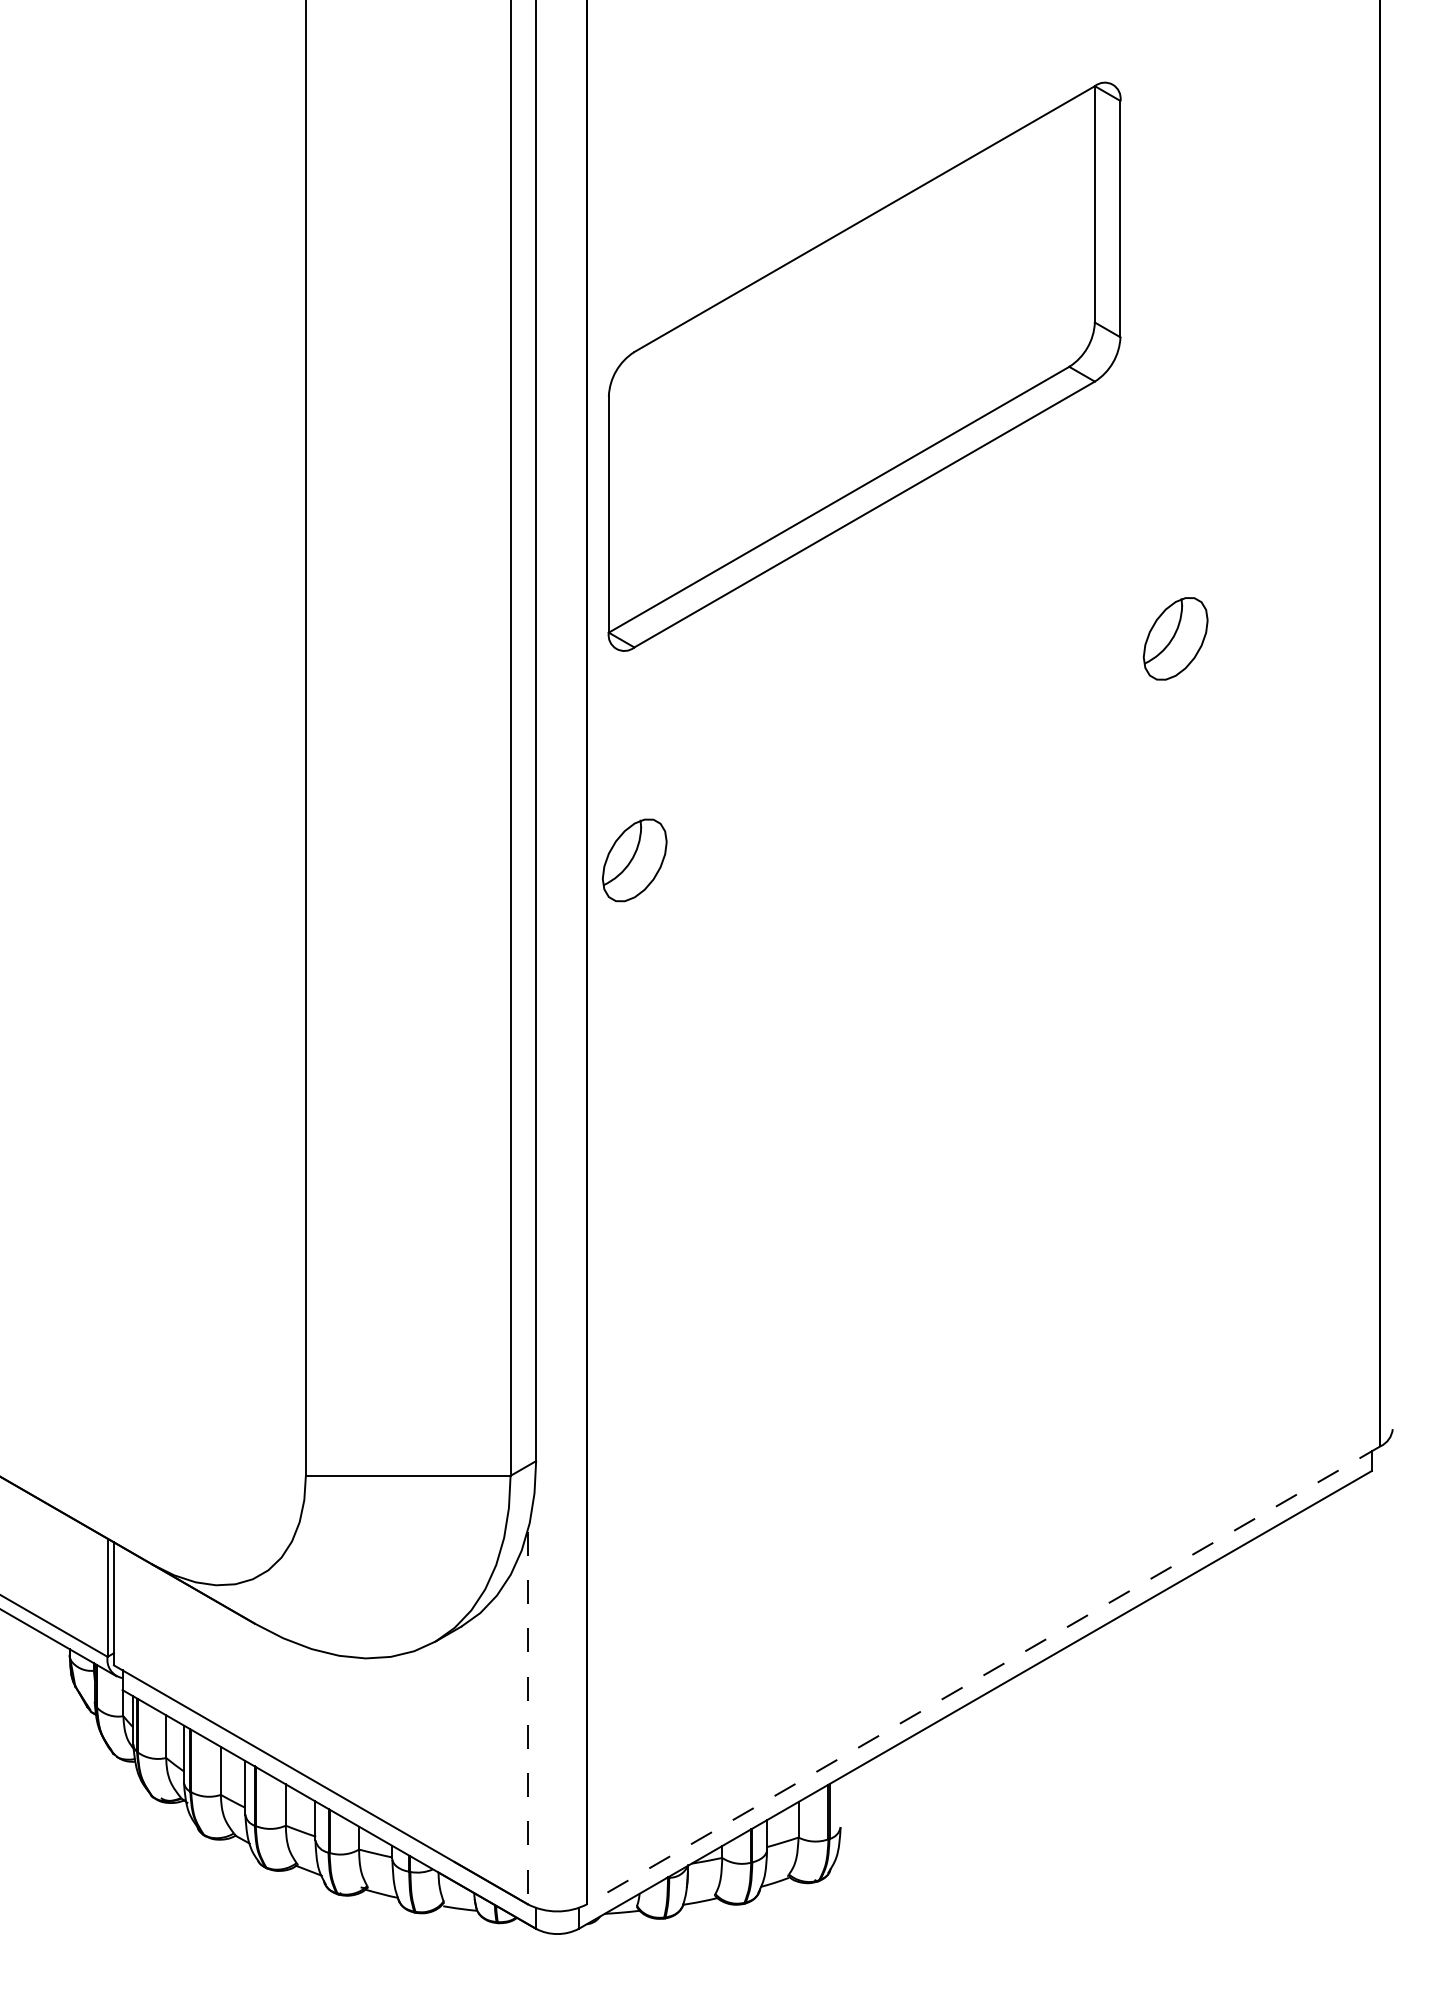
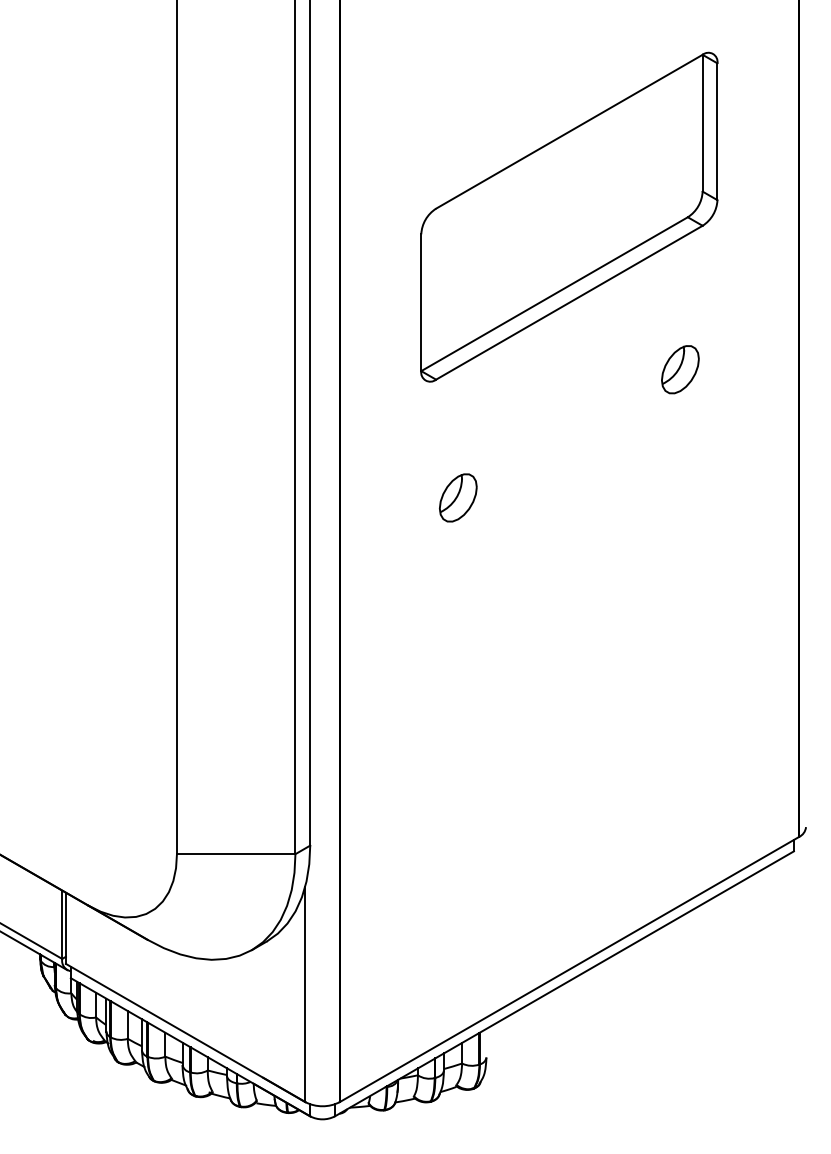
part: (864, 365) -> (569, 216), moved
part: (635, 859) -> (458, 497), moved
line: (982, 1675) -> (568, 969), dashed -> solid
line: (527, 1718) -> (305, 994), dashed -> solid

